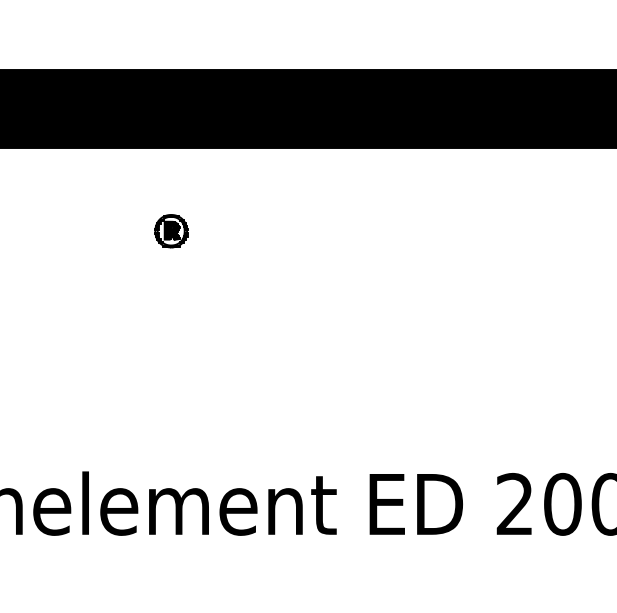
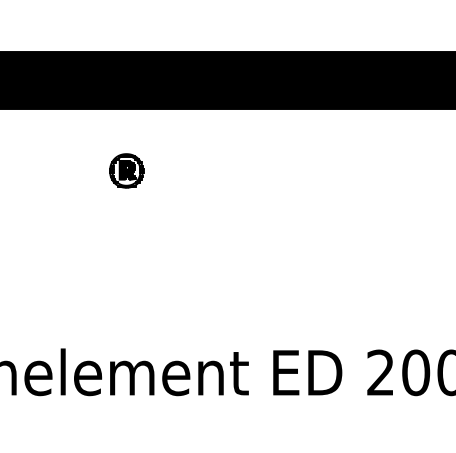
part: (171, 230) -> (126, 170), size x1.4

